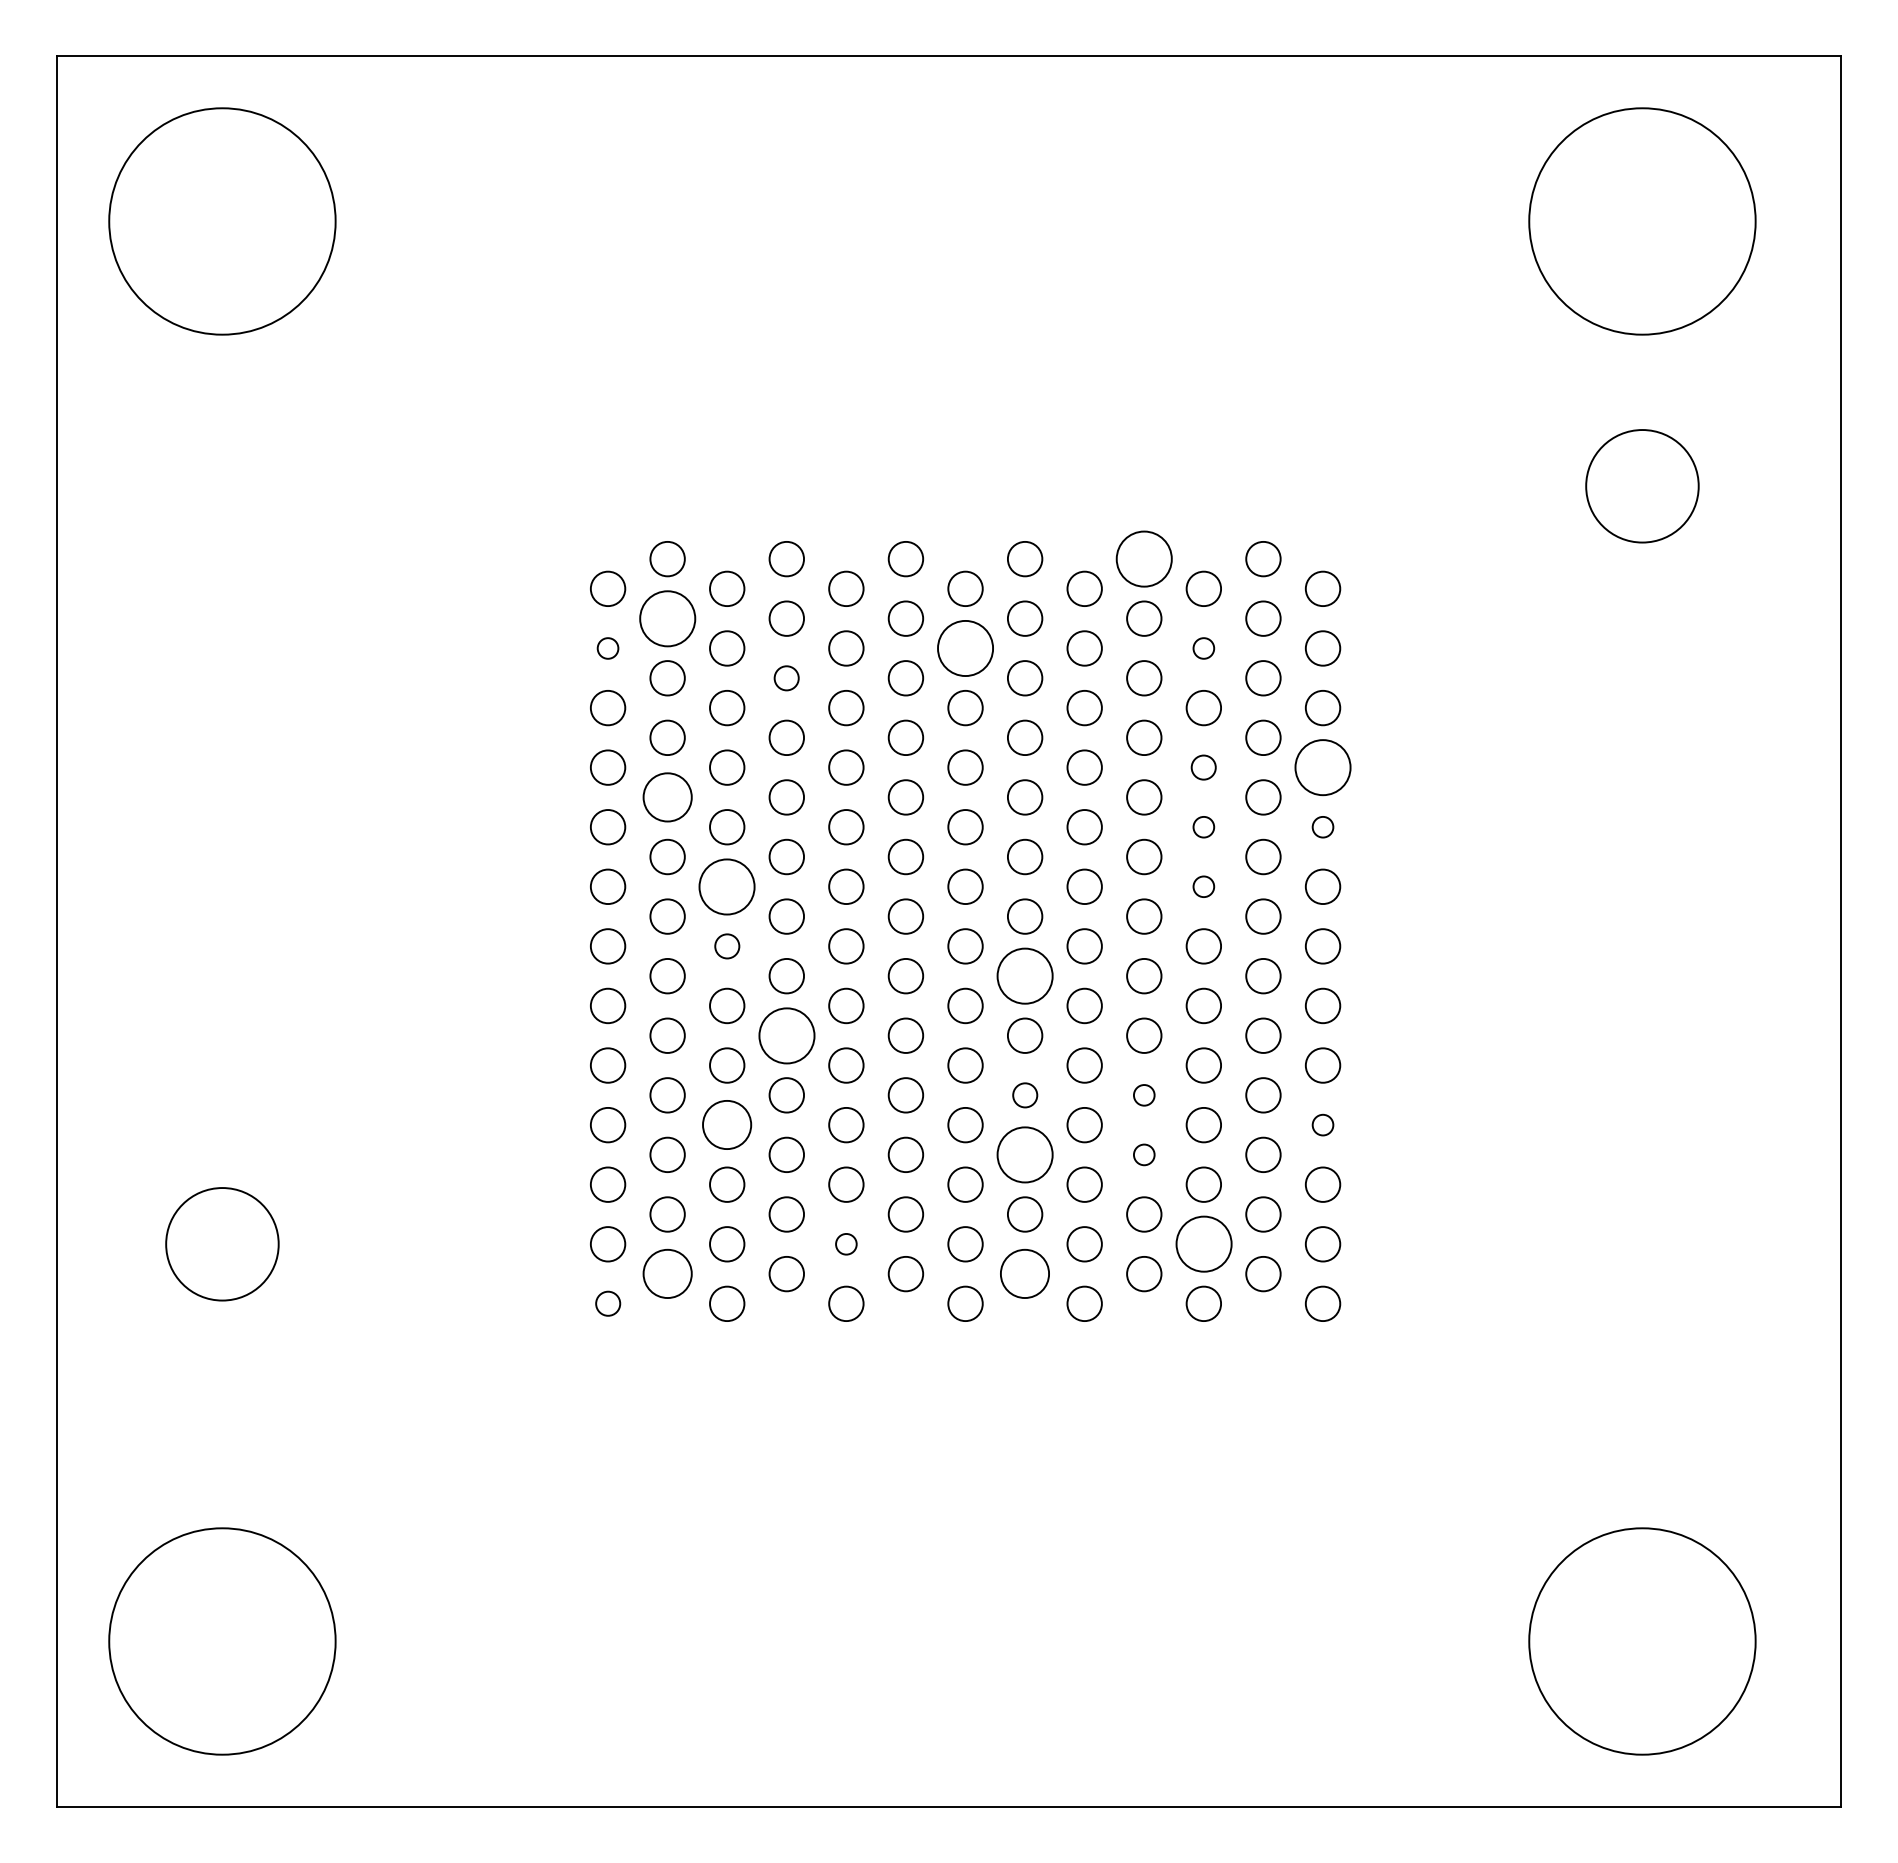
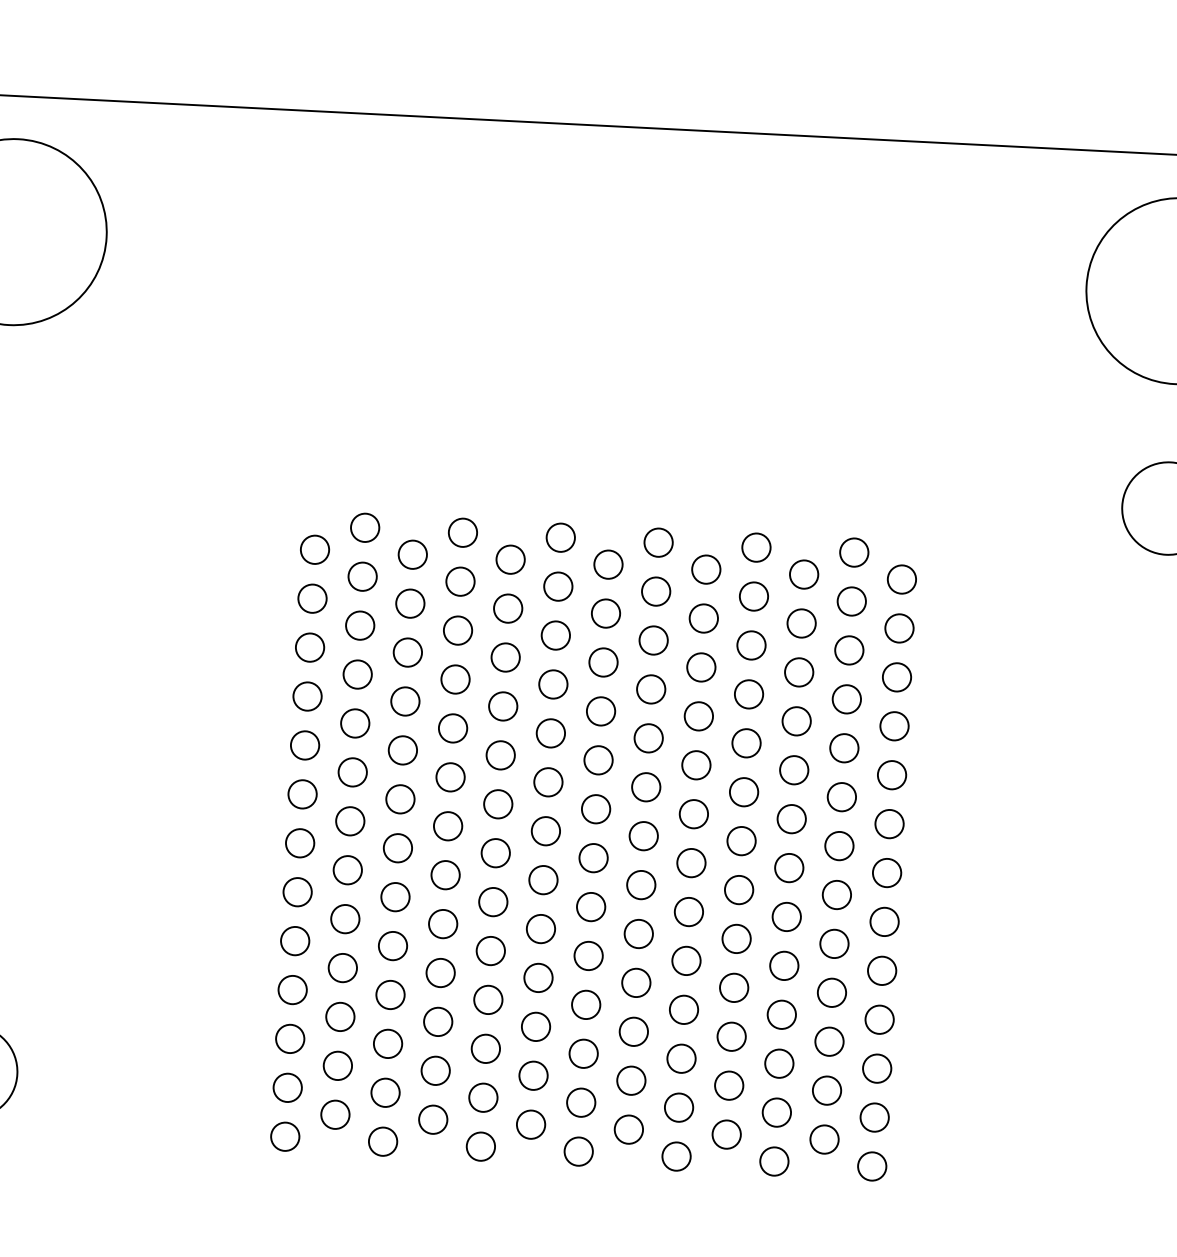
circle: (1144, 558) -> (756, 547), size x0.62
circle: (667, 618) -> (362, 576), size x0.62
circle: (607, 648) -> (312, 598), size x1.67
circle: (965, 648) -> (605, 613), size x0.62
circle: (1203, 648) -> (801, 623), size x1.67
circle: (786, 678) -> (457, 630), size x1.43
circle: (1203, 767) -> (796, 721), size x1.43
circle: (1322, 767) -> (894, 726), size x0.62
circle: (667, 797) -> (355, 723), size x0.71
circle: (1203, 827) -> (793, 770), size x1.67
circle: (1322, 827) -> (891, 775), size x1.67
circle: (727, 886) -> (400, 799), size x0.62
circle: (1203, 886) -> (791, 818), size x1.67
circle: (727, 946) -> (398, 848), size x1.43
circle: (1024, 975) -> (640, 884), size x0.62
circle: (786, 1035) -> (442, 923), size x0.62
circle: (1025, 1095) -> (636, 983), size x1.43
circle: (1144, 1095) -> (734, 988), size x1.67
circle: (1322, 1124) -> (879, 1019), size x1.67
circle: (727, 1125) -> (390, 995), size x0.71
circle: (1024, 1154) -> (633, 1031), size x0.62
circle: (1144, 1154) -> (731, 1036), size x1.67
circle: (846, 1244) -> (483, 1097), size x1.67
circle: (1203, 1244) -> (776, 1112), size x0.62
circle: (667, 1274) -> (335, 1115), size x0.71
circle: (1025, 1274) -> (629, 1130), size x0.71
circle: (608, 1303) -> (285, 1136), size x1.43

